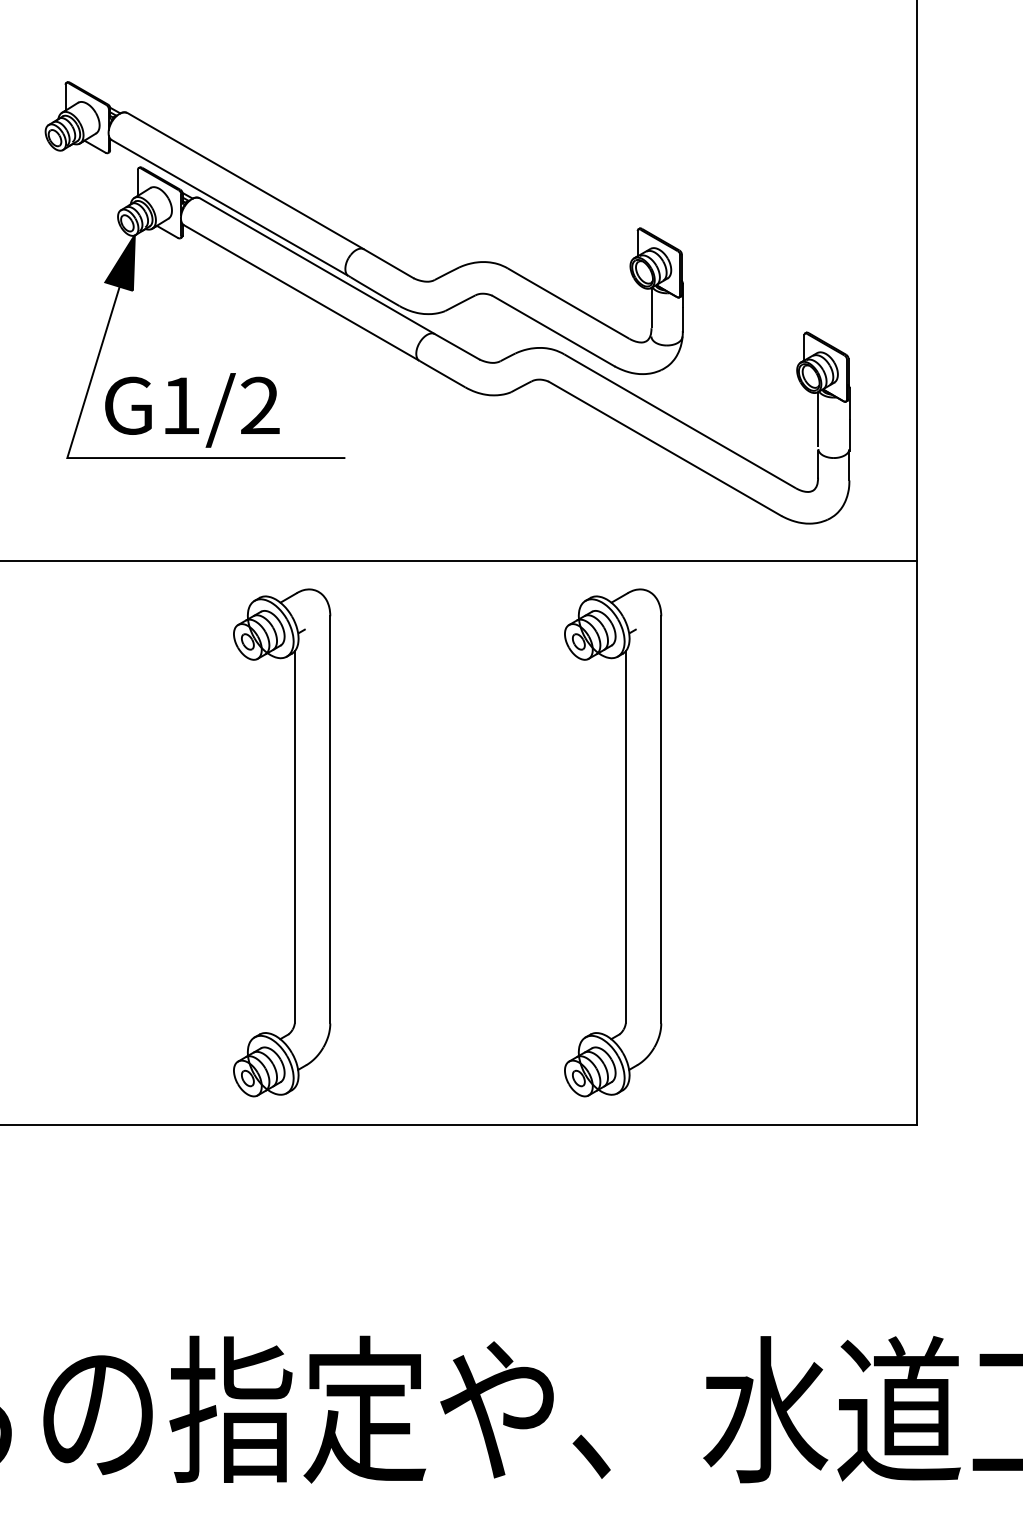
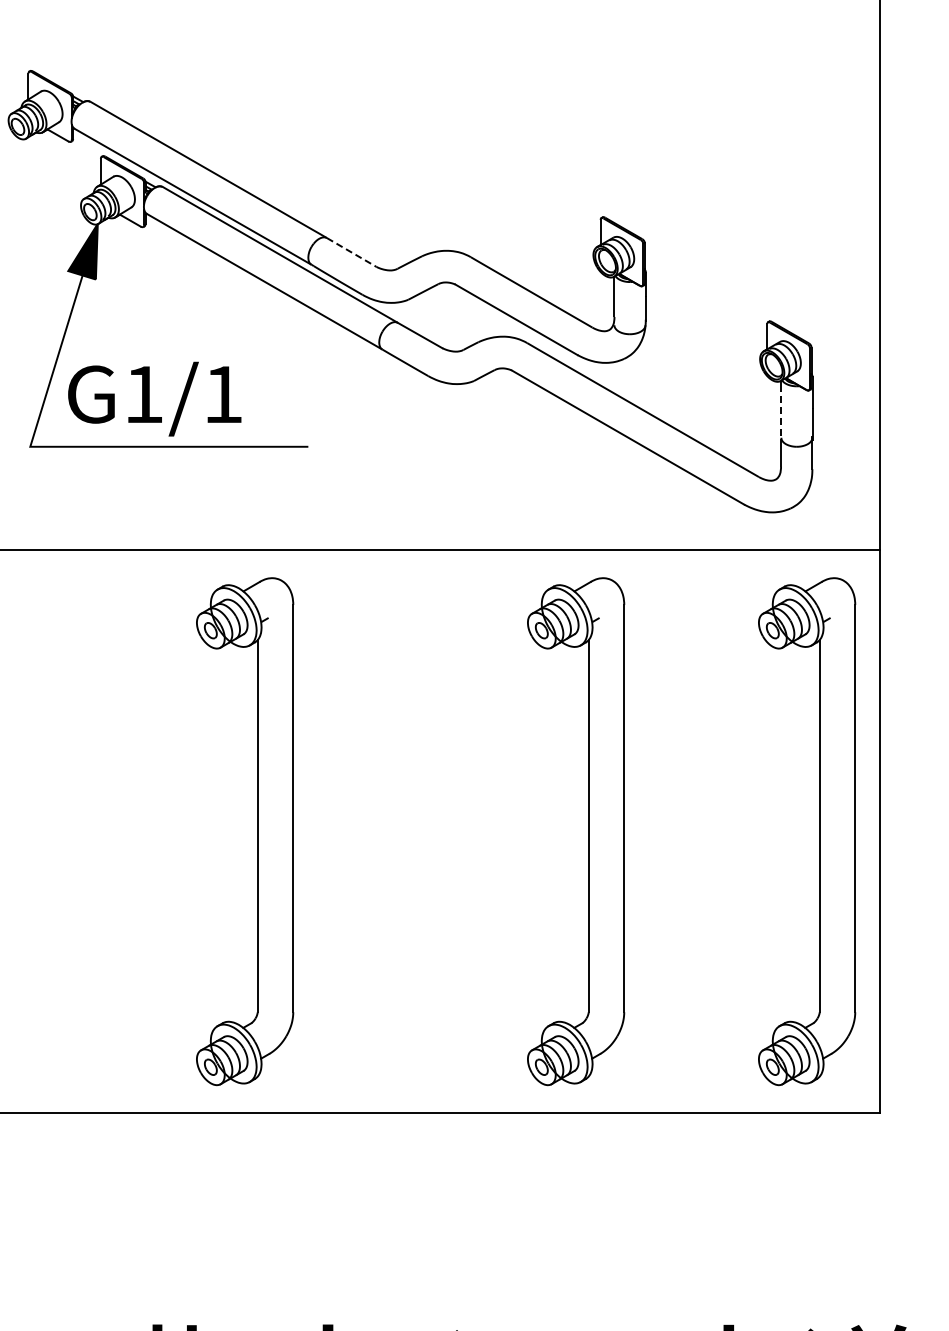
line: (388, 263) -> (351, 252), solid -> dashed
text: (260, 404) -> (223, 393), G1/2 -> G1/1
line: (818, 424) -> (781, 413), solid -> dashed
part: (856, 842) -> (819, 831), added

